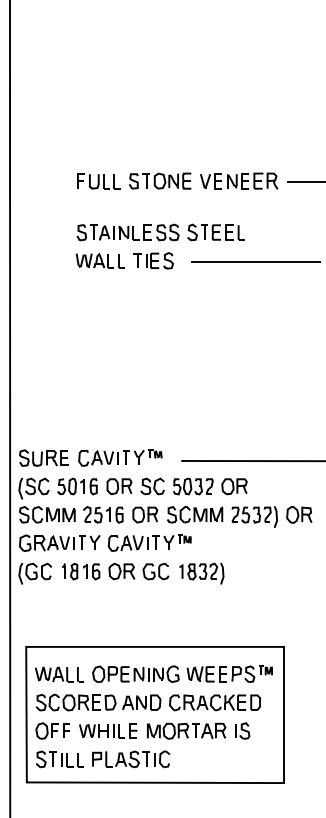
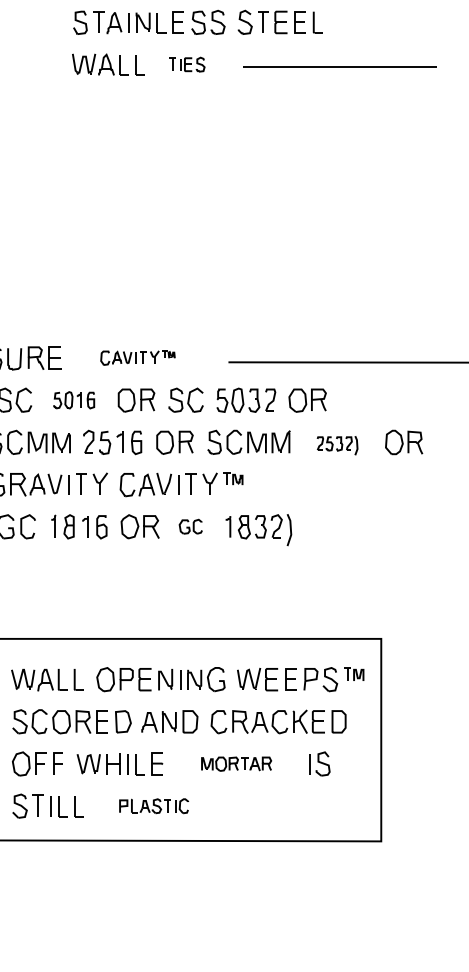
part: (153, 260) -> (187, 64), size x0.6
part: (120, 457) -> (138, 357), size x0.6
part: (77, 486) -> (74, 400), size x0.7
part: (254, 516) -> (337, 444), size x0.6
part: (155, 571) -> (190, 526), size x0.6
part: (186, 730) -> (236, 763), size x0.6
part: (131, 759) -> (154, 806), size x0.6

